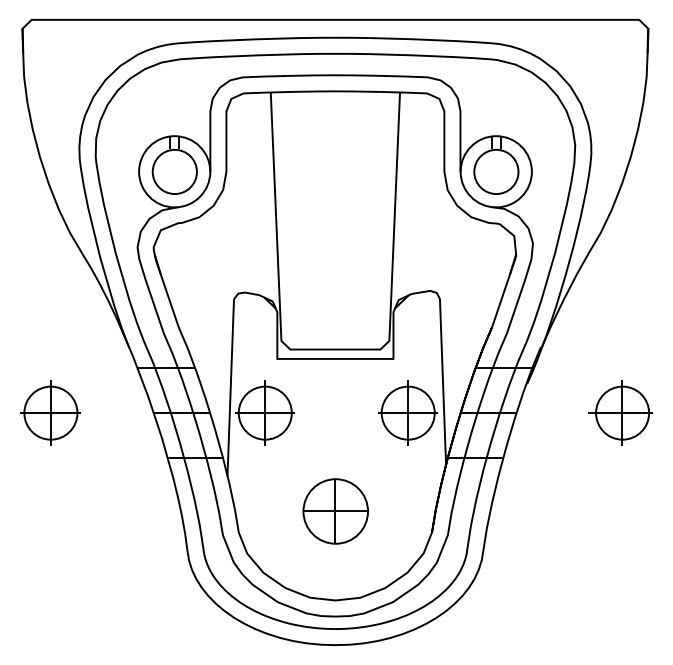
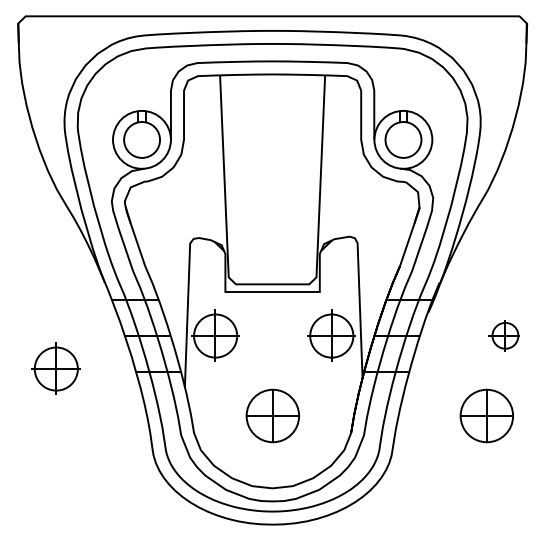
part: (49, 412) -> (55, 368), moved
part: (620, 412) -> (504, 335), size x0.6
part: (598, 510) -> (486, 415), added

